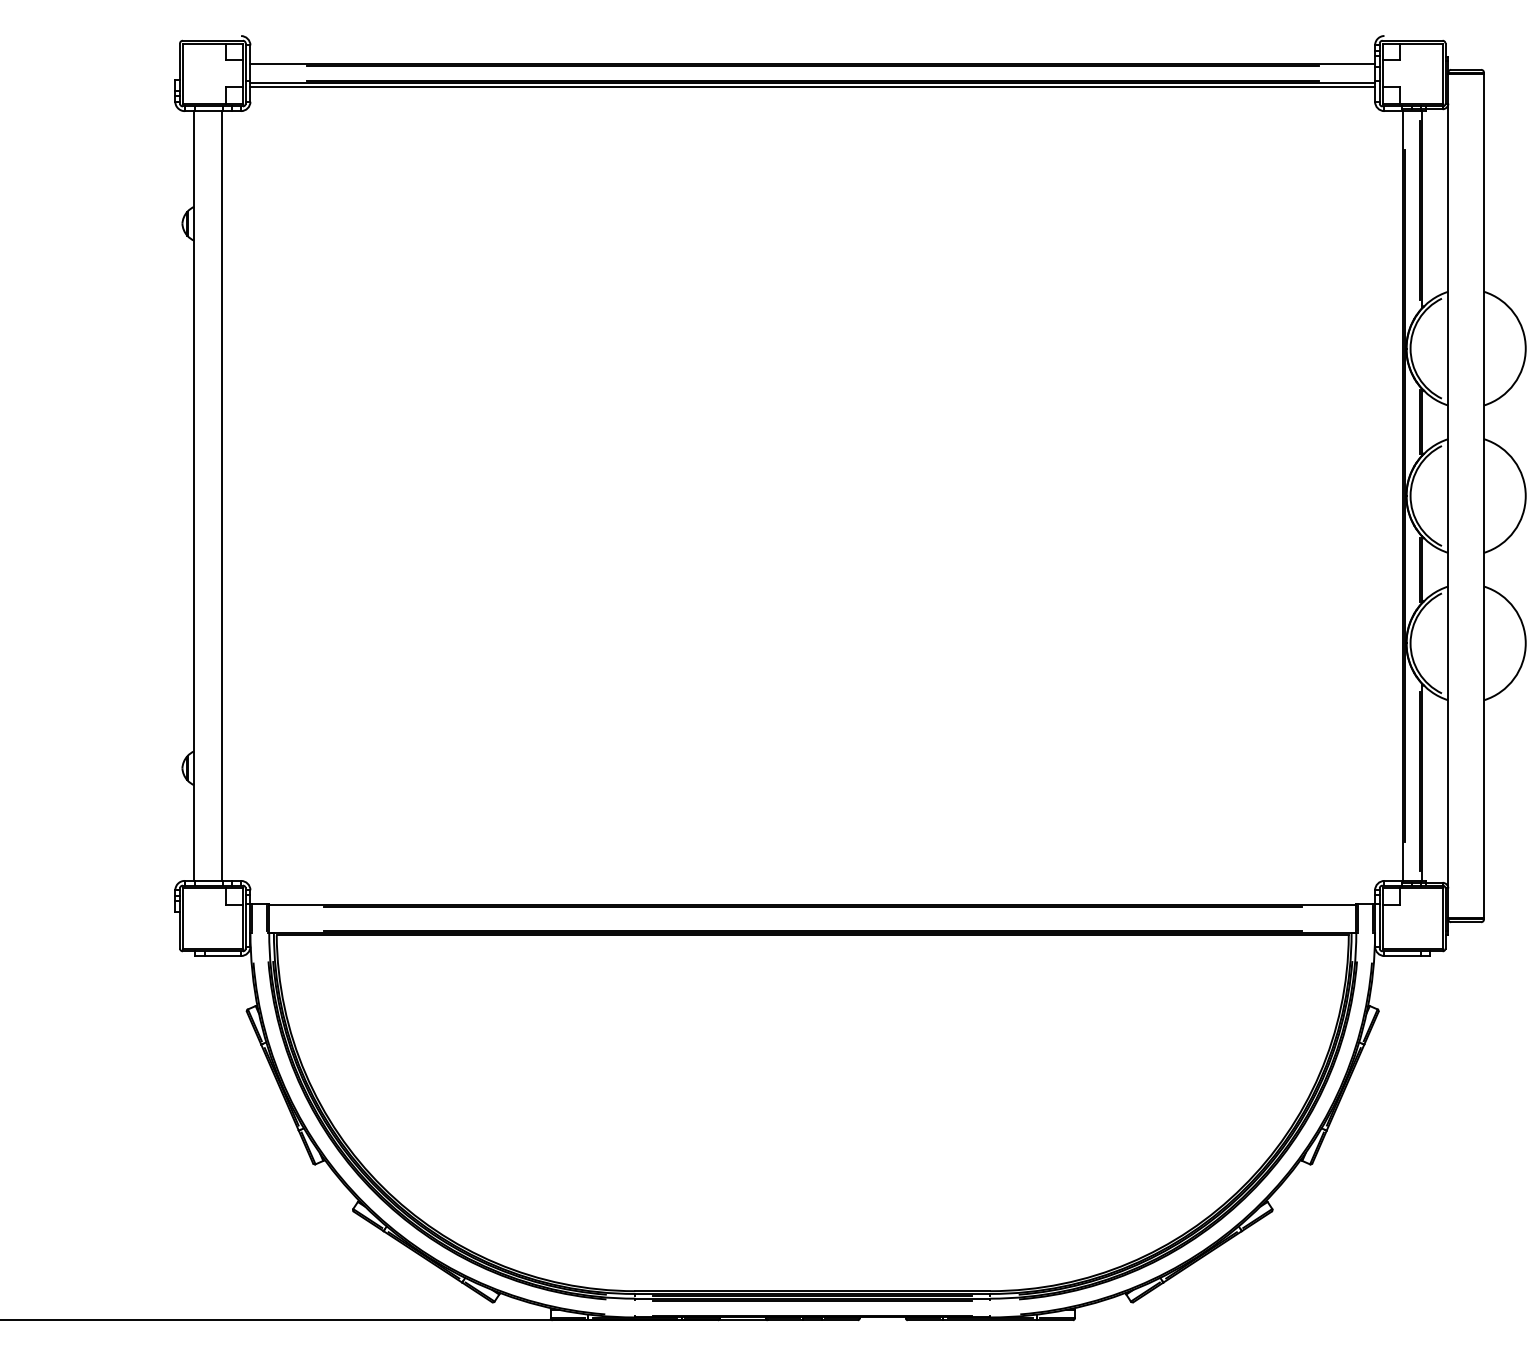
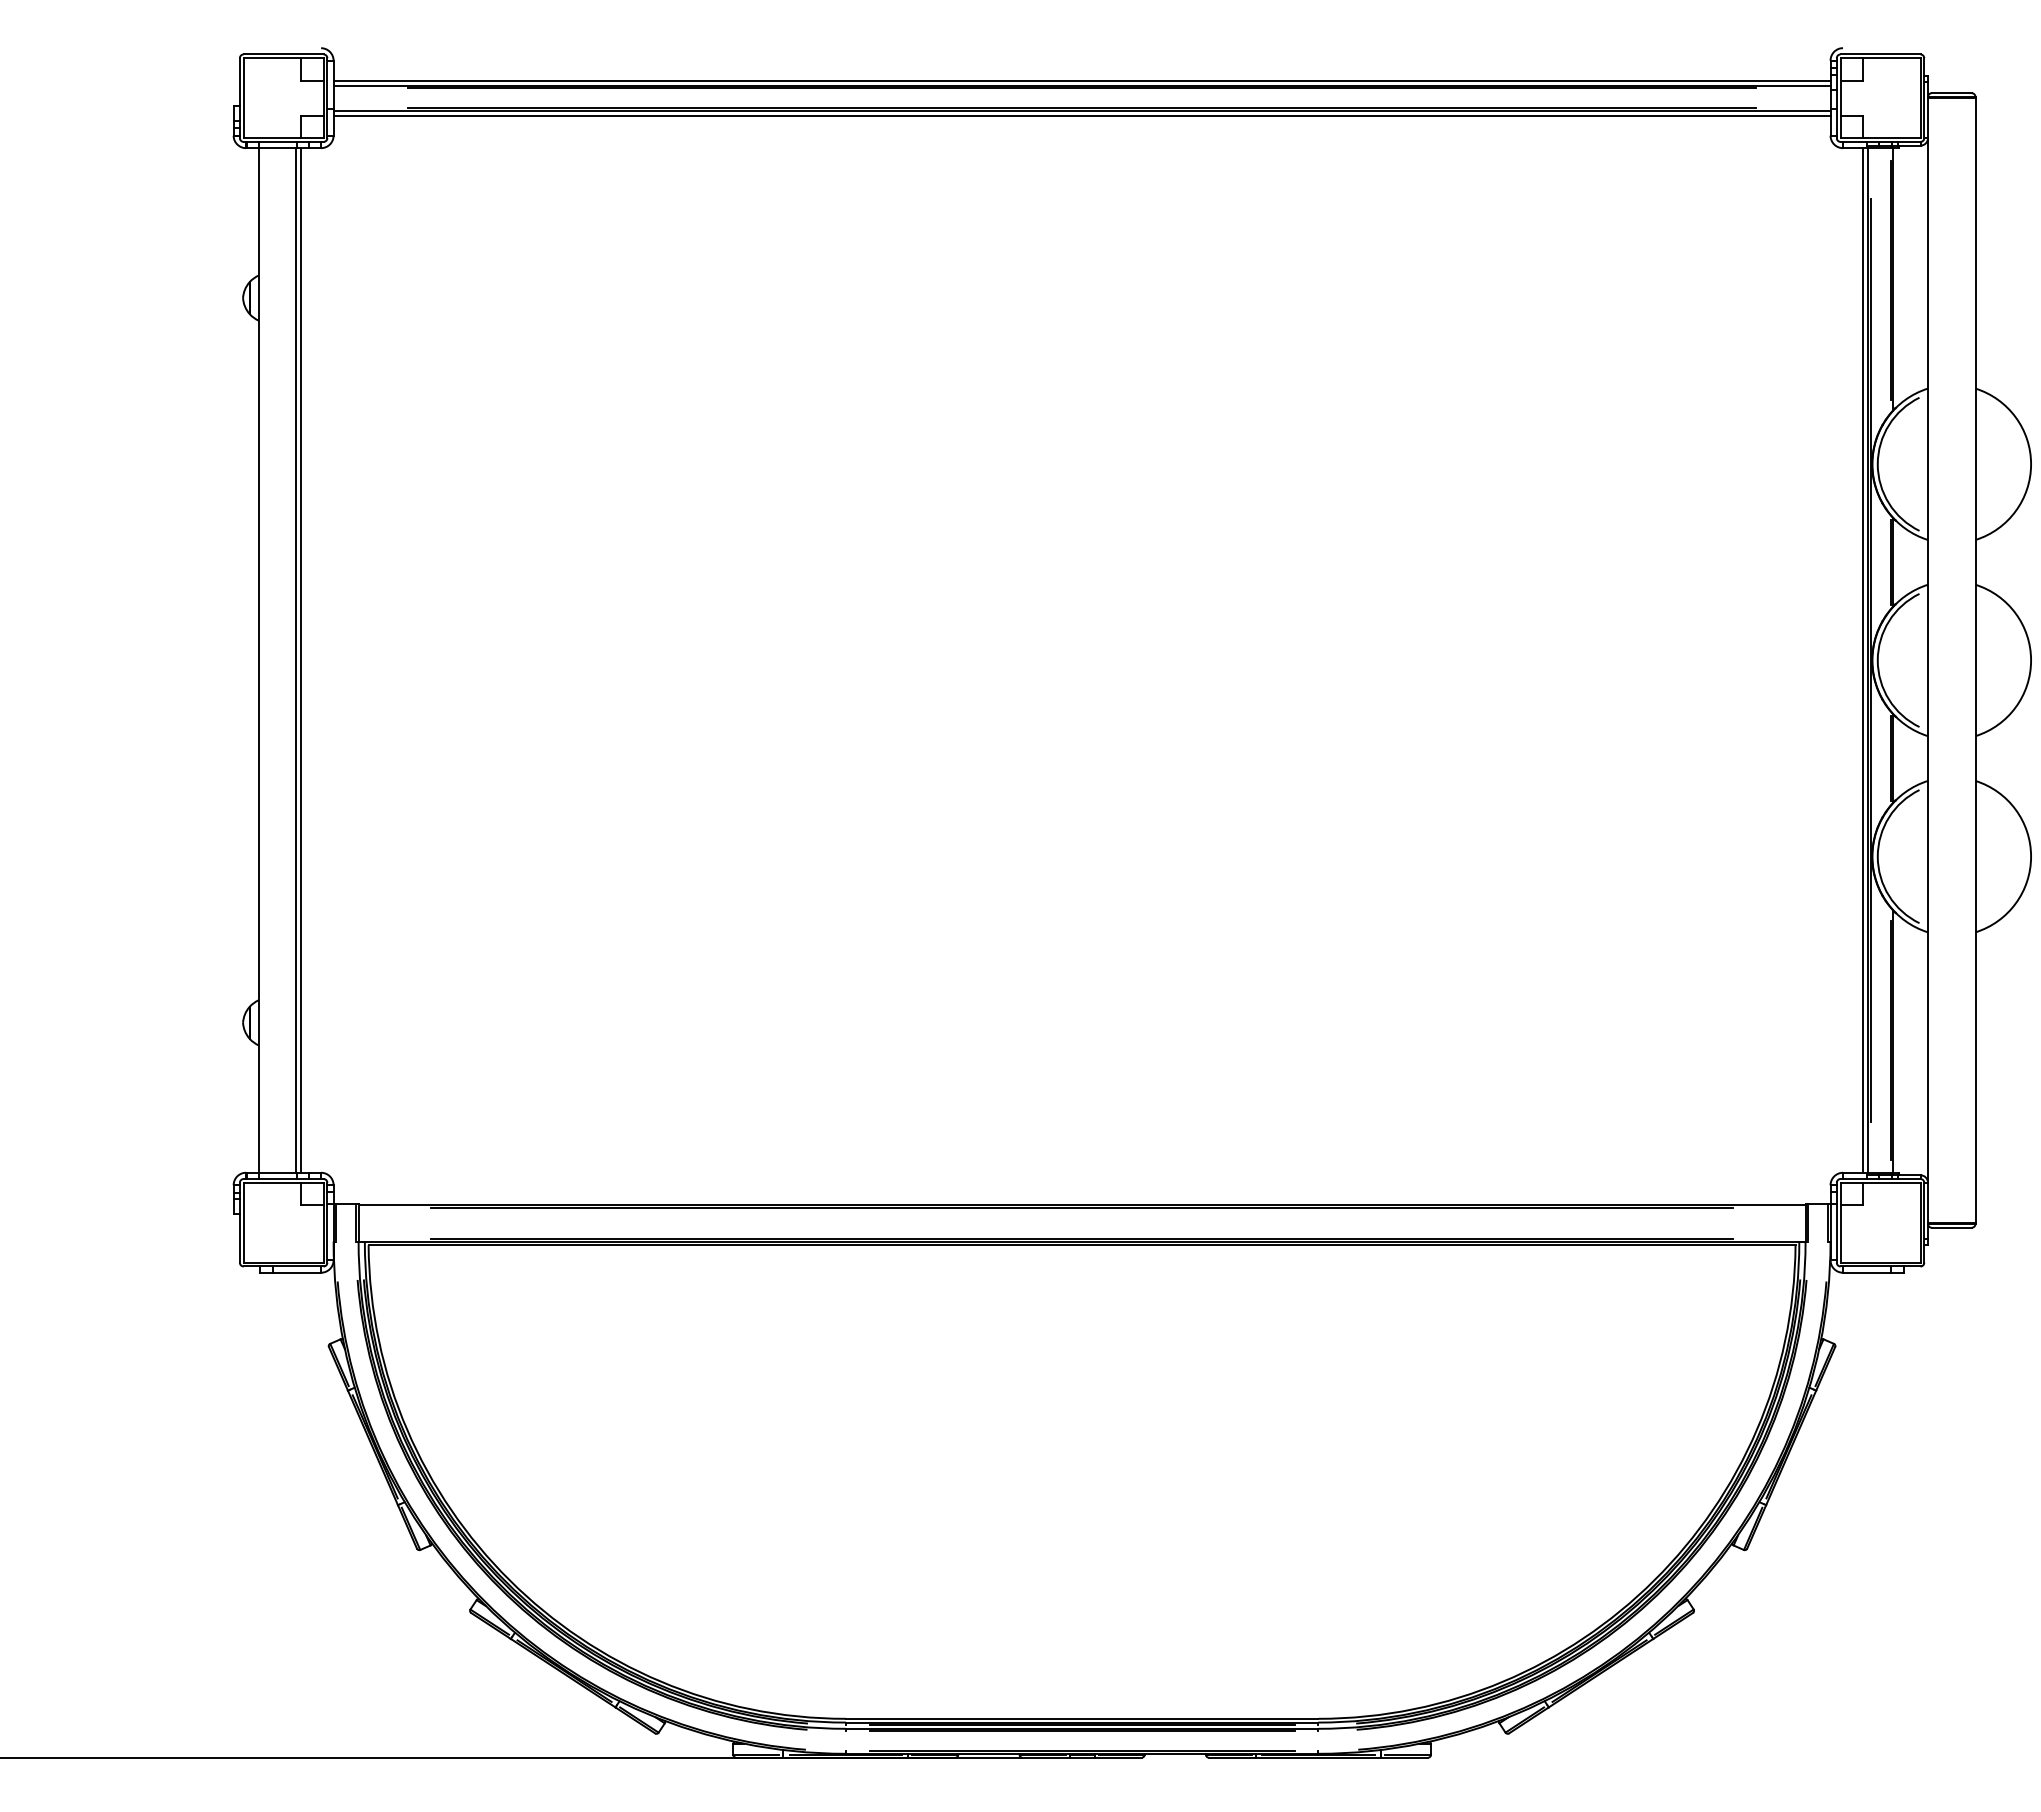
line: (812, 60) -> (1081, 80), added
line: (226, 496) -> (301, 660), added
line: (1399, 496) -> (1863, 660), added

